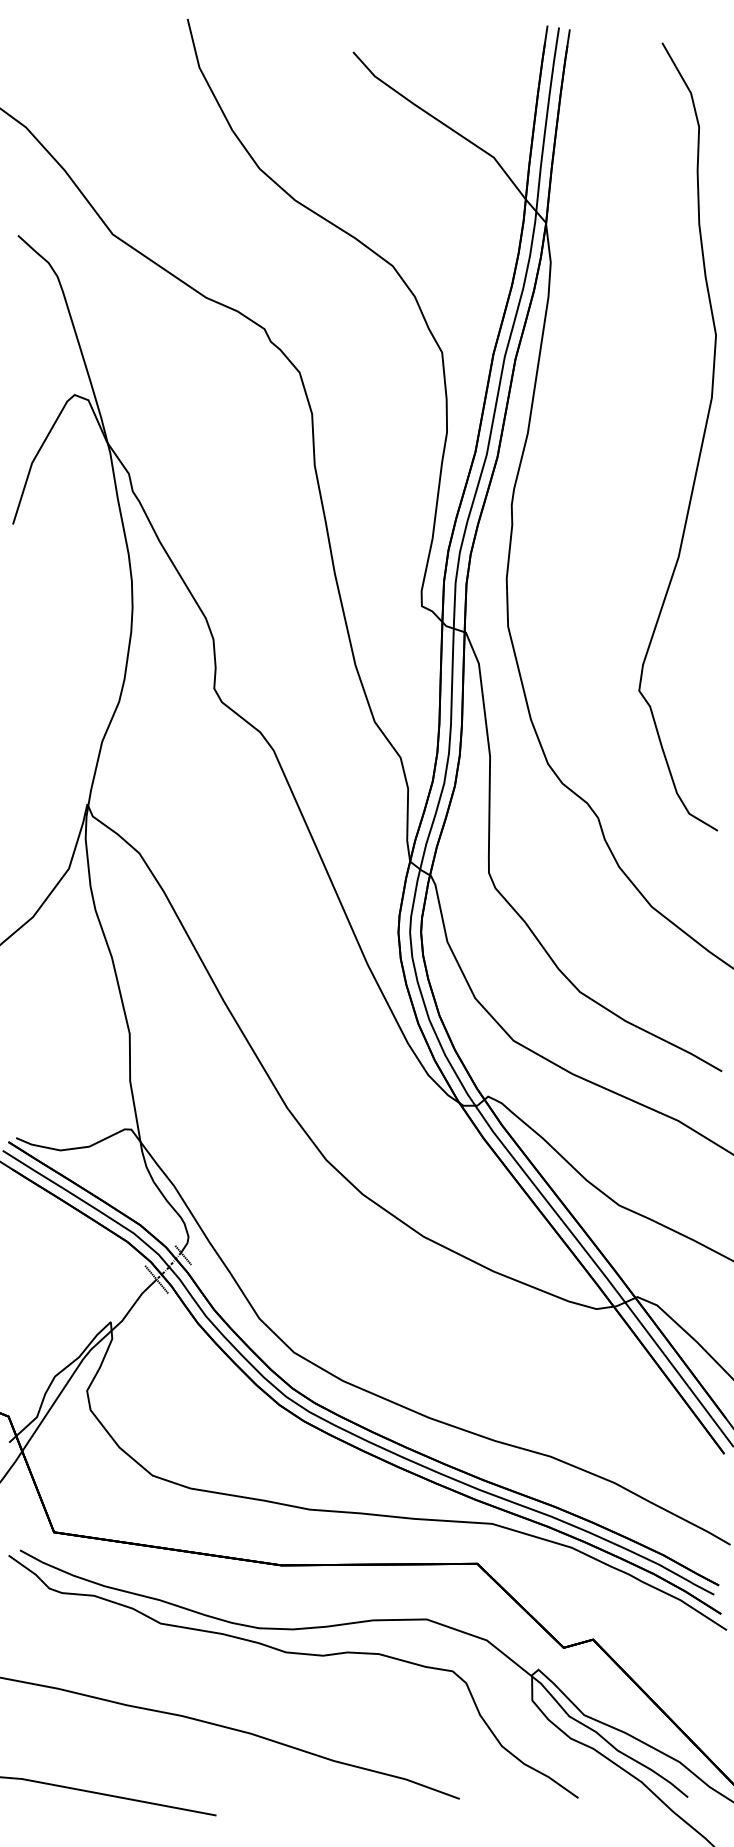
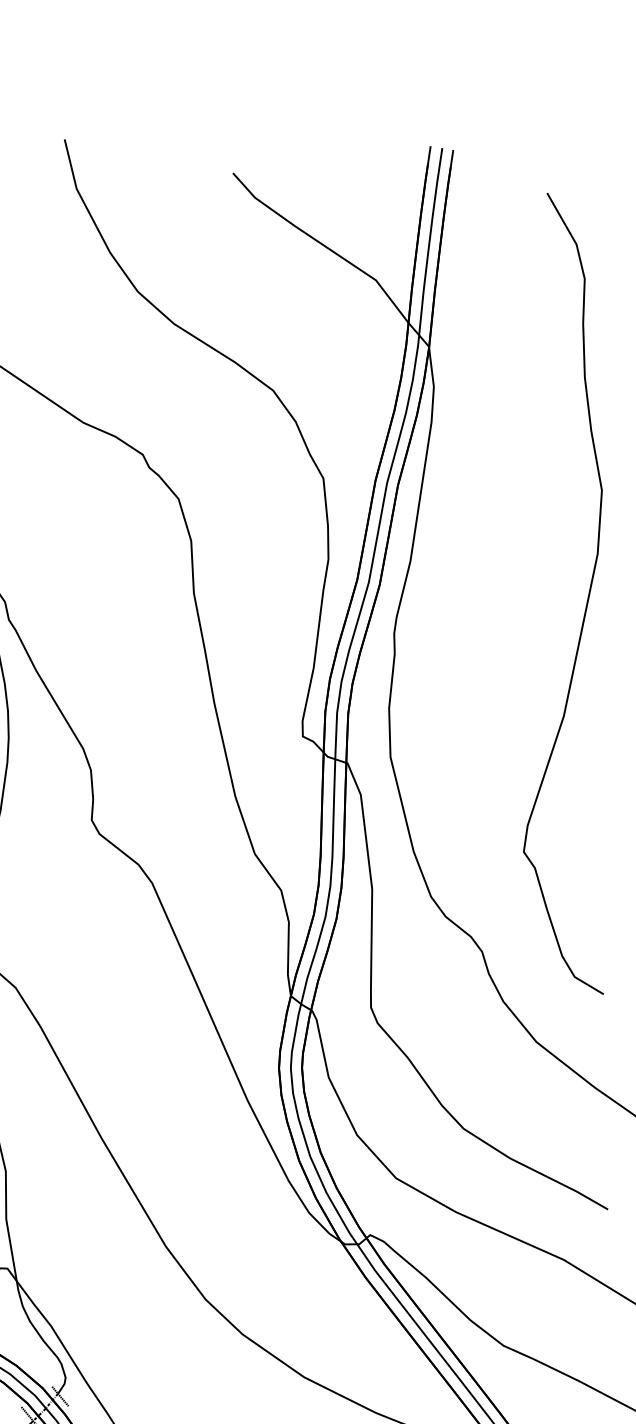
part: (701, 441) -> (587, 598), moved

